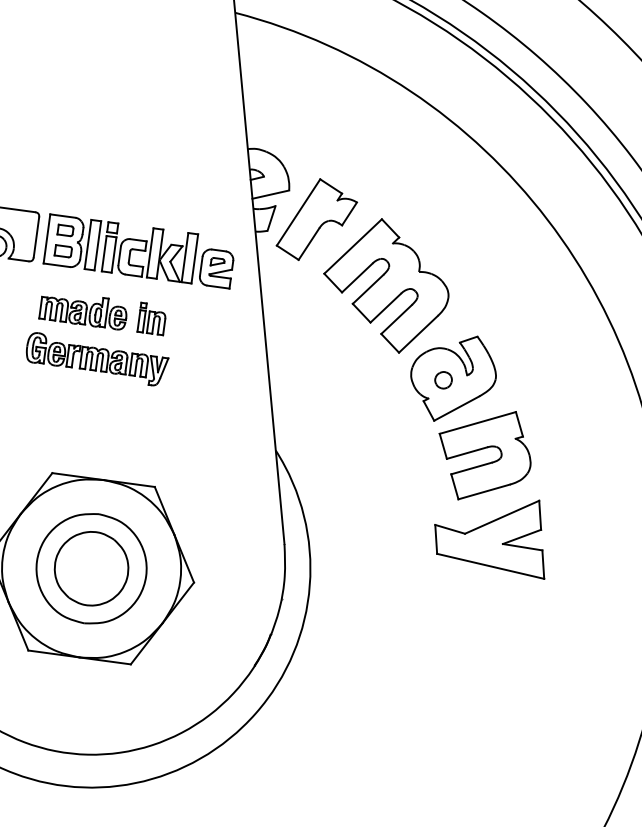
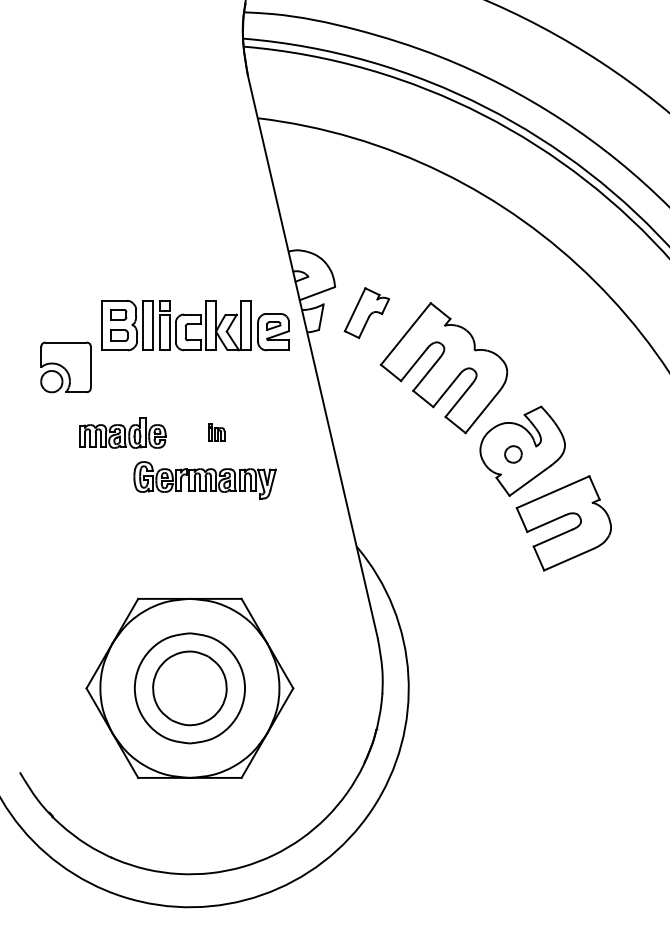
part: (316, 219) -> (366, 312), size x0.6
part: (140, 251) -> (195, 325), moved
part: (83, 309) -> (122, 432), moved
part: (152, 318) -> (216, 432), size x0.6
part: (96, 359) -> (204, 480), moved
part: (491, 533) -> (581, 599), removed

